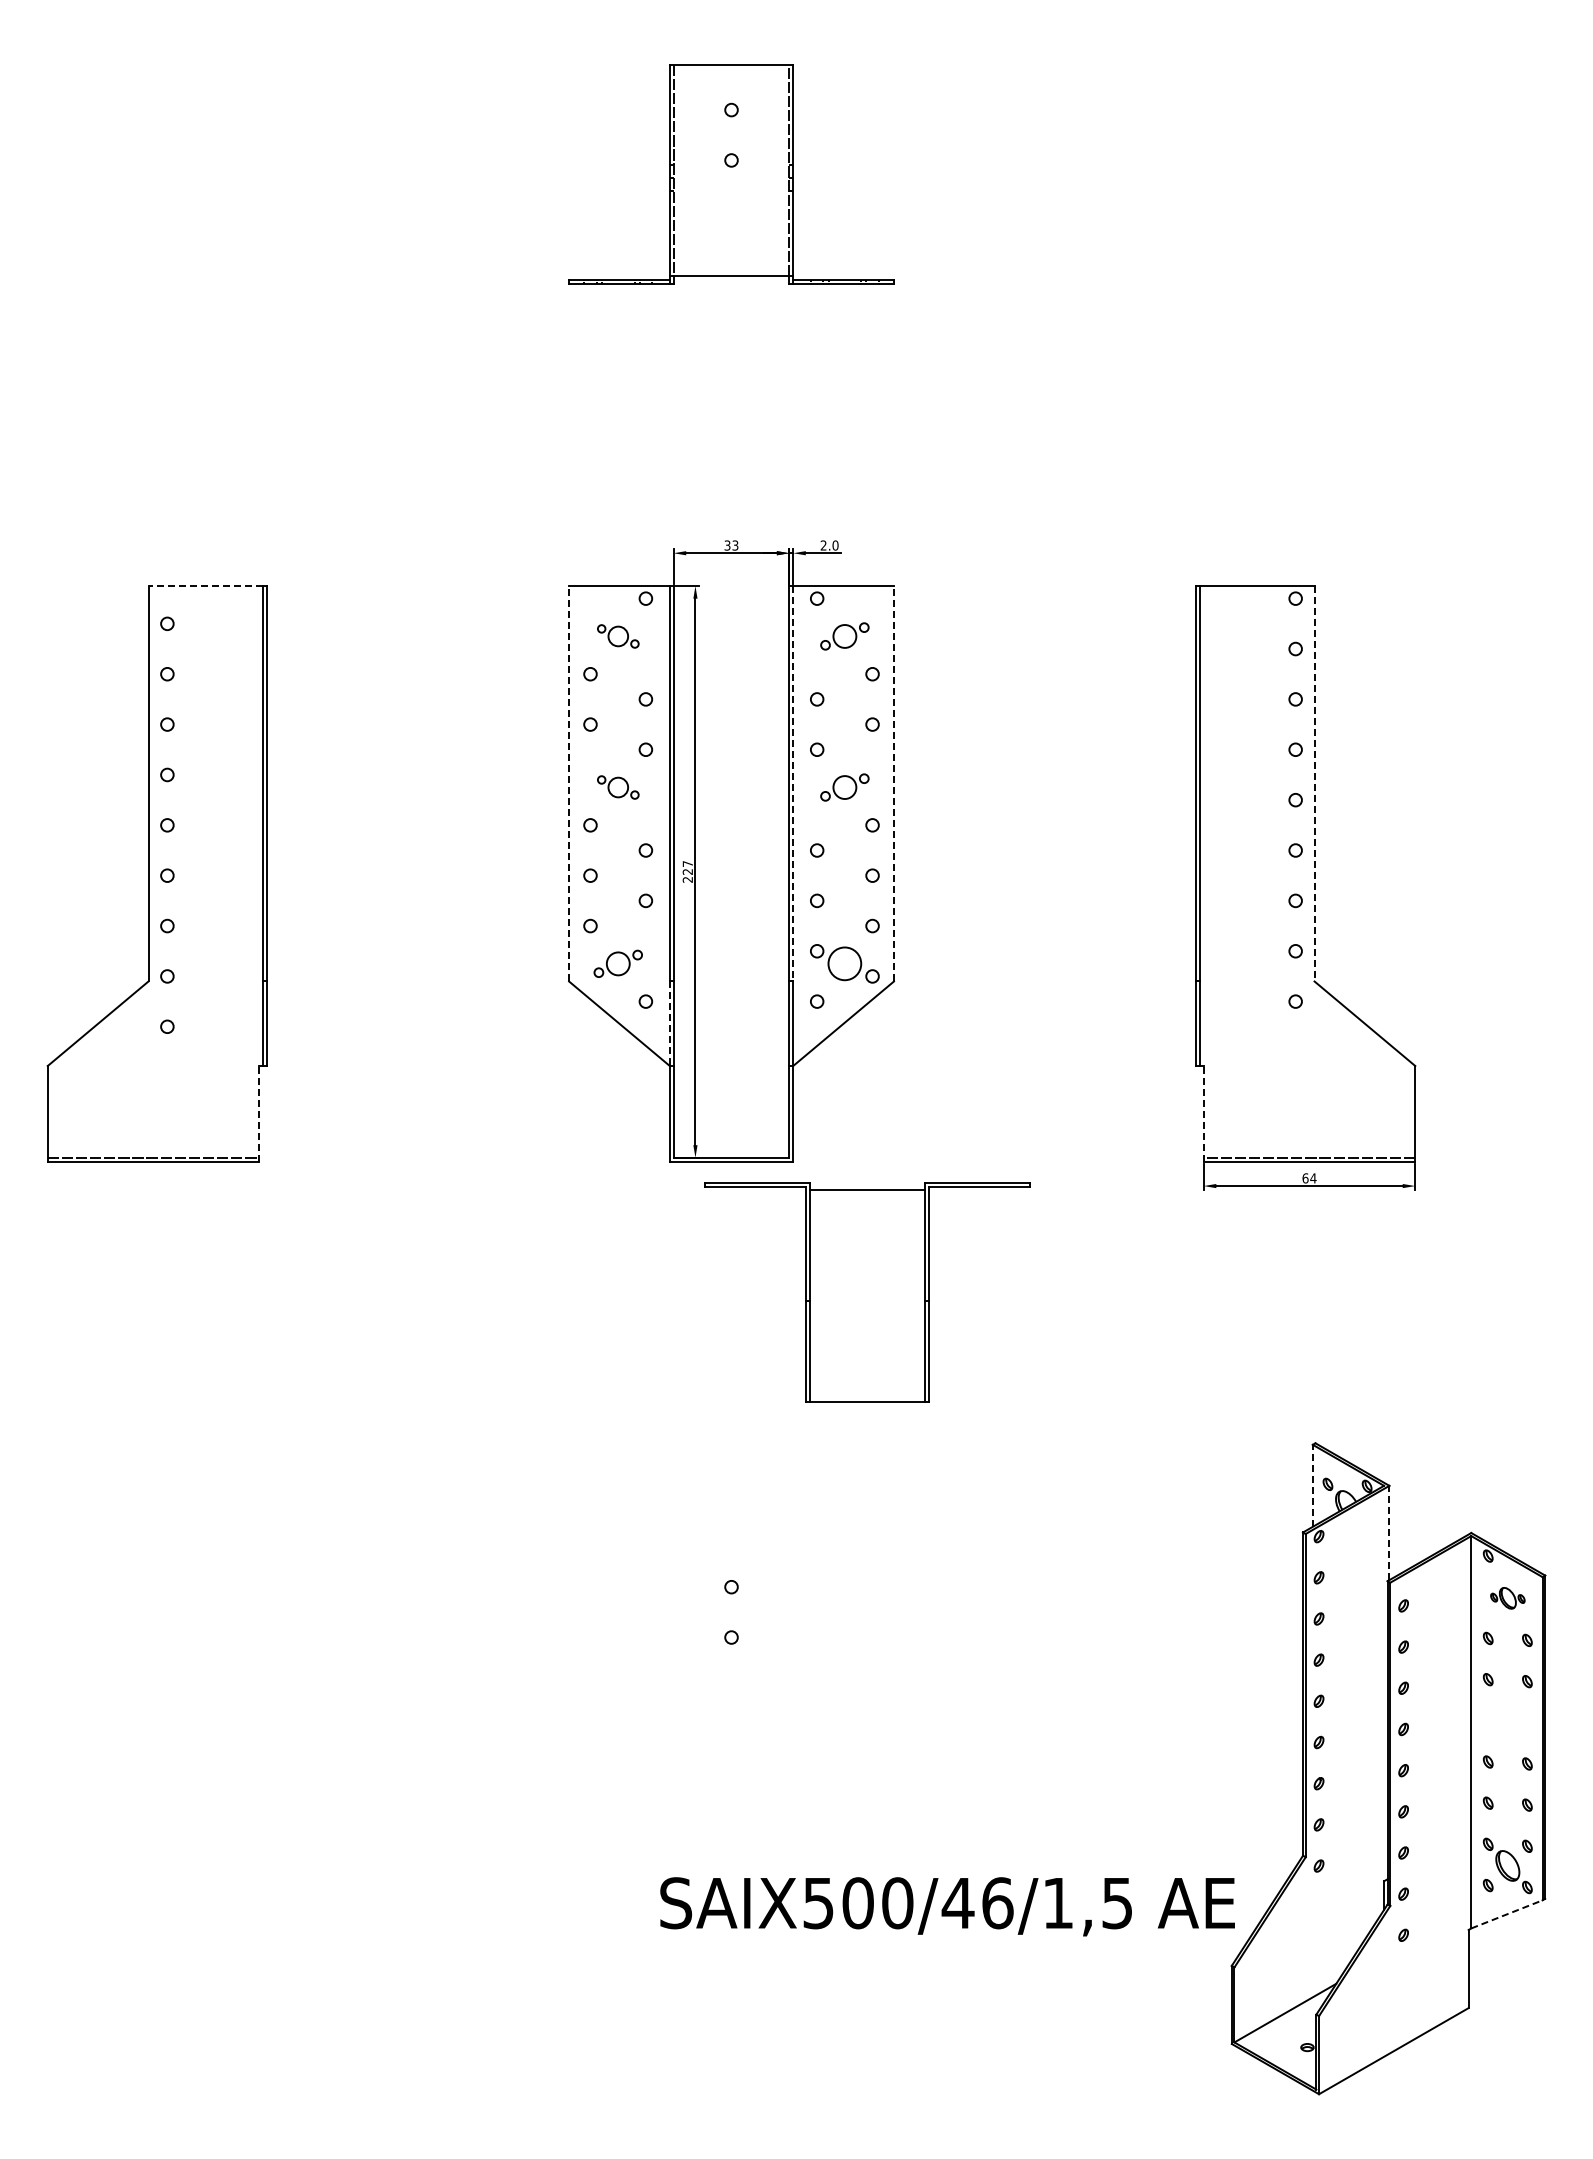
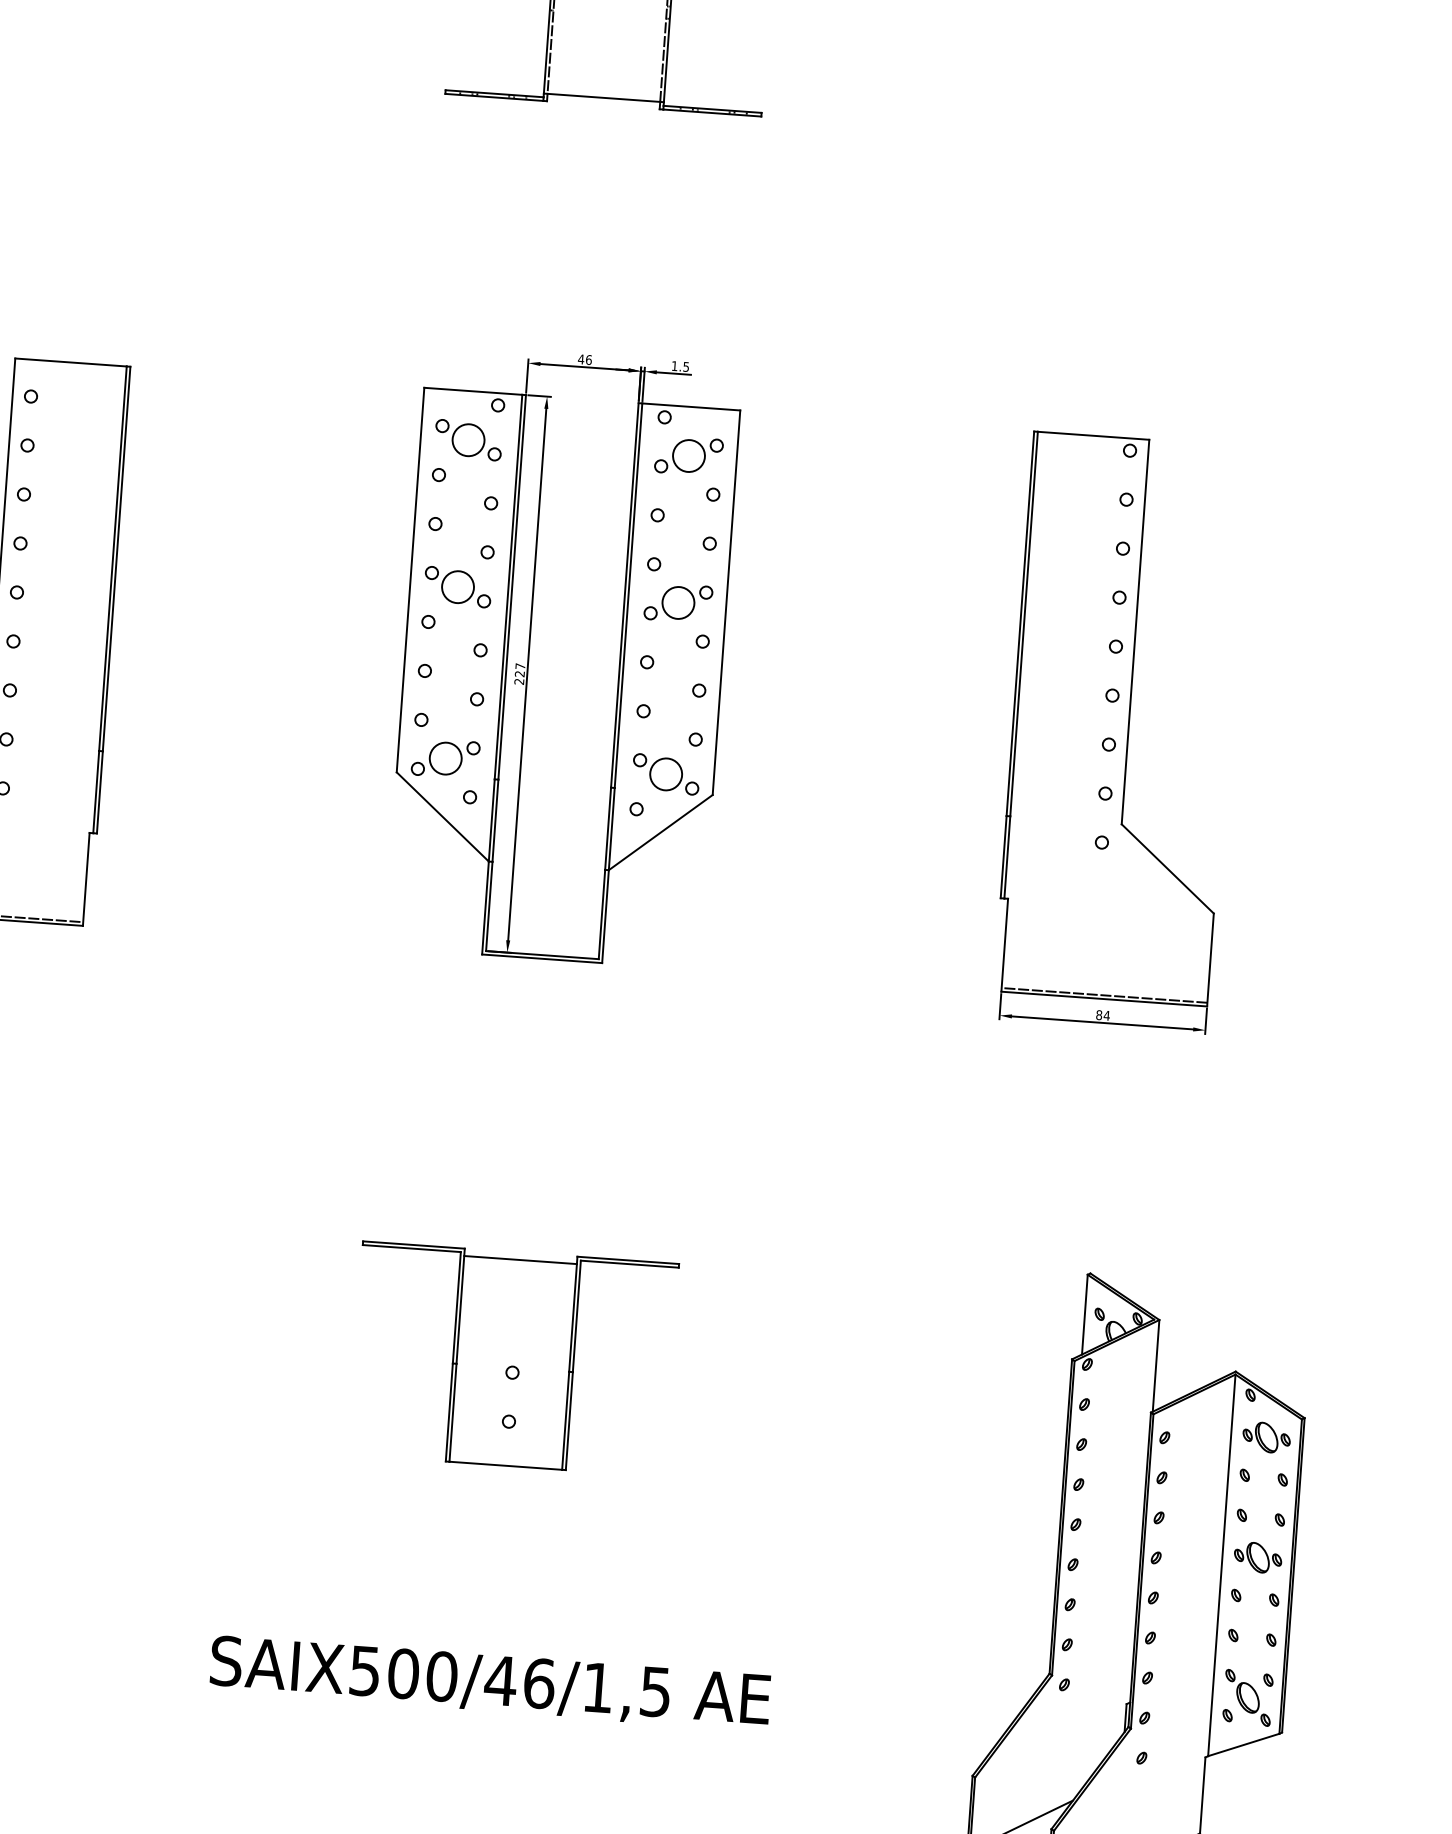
text: (731, 545) -> (585, 359), 33 -> 46
text: (829, 545) -> (680, 366), 2.0 -> 1.5
line: (205, 586) -> (70, 362), dashed -> solid
part: (618, 636) -> (468, 440), size x1.67
part: (844, 636) -> (688, 456), size x1.43
line: (569, 783) -> (410, 579), dashed -> solid
line: (793, 783) -> (628, 595), dashed -> solid
line: (893, 783) -> (726, 602), dashed -> solid
line: (1314, 783) -> (1135, 631), dashed -> solid
part: (618, 787) -> (458, 587), size x1.67
part: (844, 787) -> (678, 602), size x1.43
part: (618, 963) -> (446, 758), size x1.43
line: (669, 1024) -> (491, 821), dashed -> solid
line: (259, 1113) -> (86, 879), dashed -> solid
line: (1203, 1113) -> (1004, 944), dashed -> solid
text: (1305, 1178) -> (1099, 1015), 64 -> 84
part: (867, 1292) -> (513, 1359), moved
line: (1312, 1485) -> (1084, 1314), dashed -> solid
line: (1389, 1532) -> (1156, 1365), dashed -> solid
part: (1507, 1598) -> (1266, 1437), size x1.43
part: (1507, 1721) -> (1257, 1557), added
text: (947, 1906) -> (490, 1683), moved
line: (1507, 1914) -> (1244, 1745), dashed -> solid

